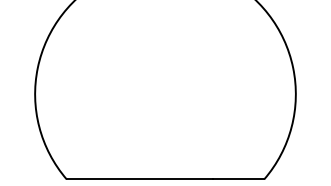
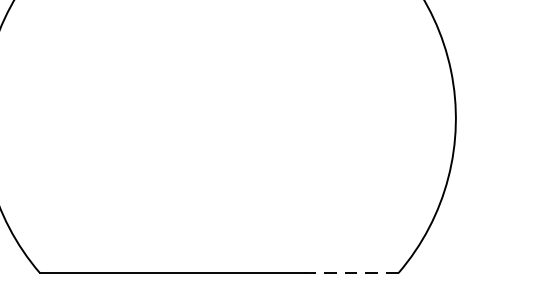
line: (238, 179) -> (351, 273), solid -> dashed

